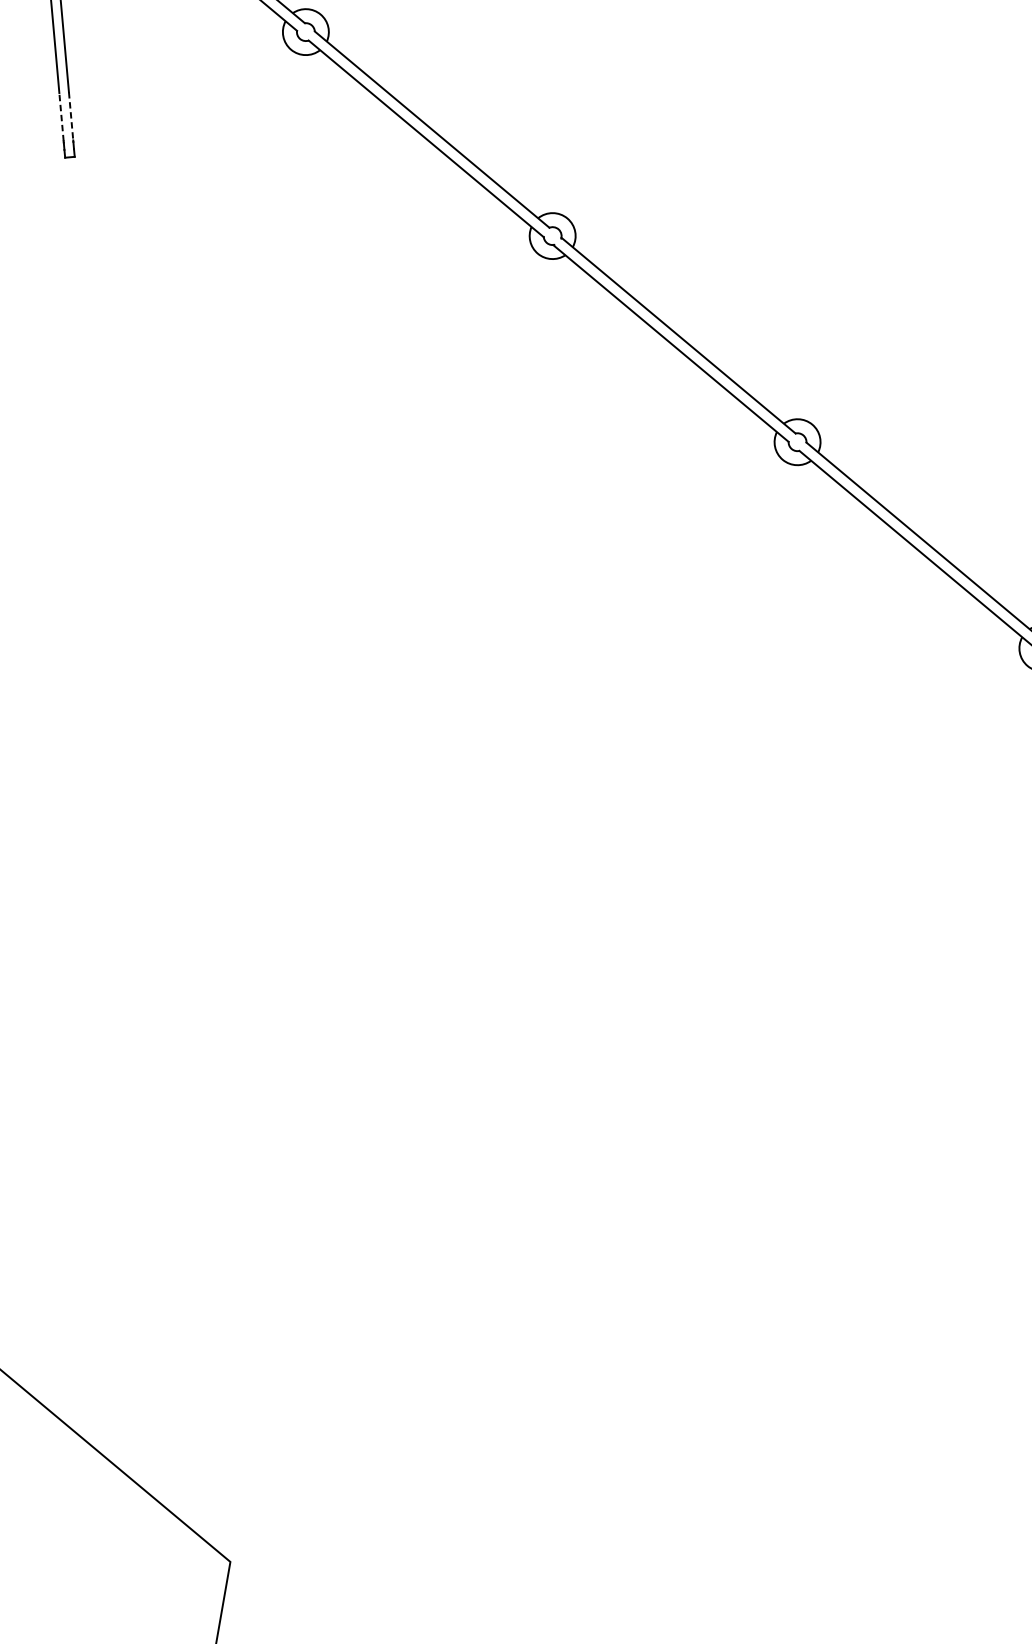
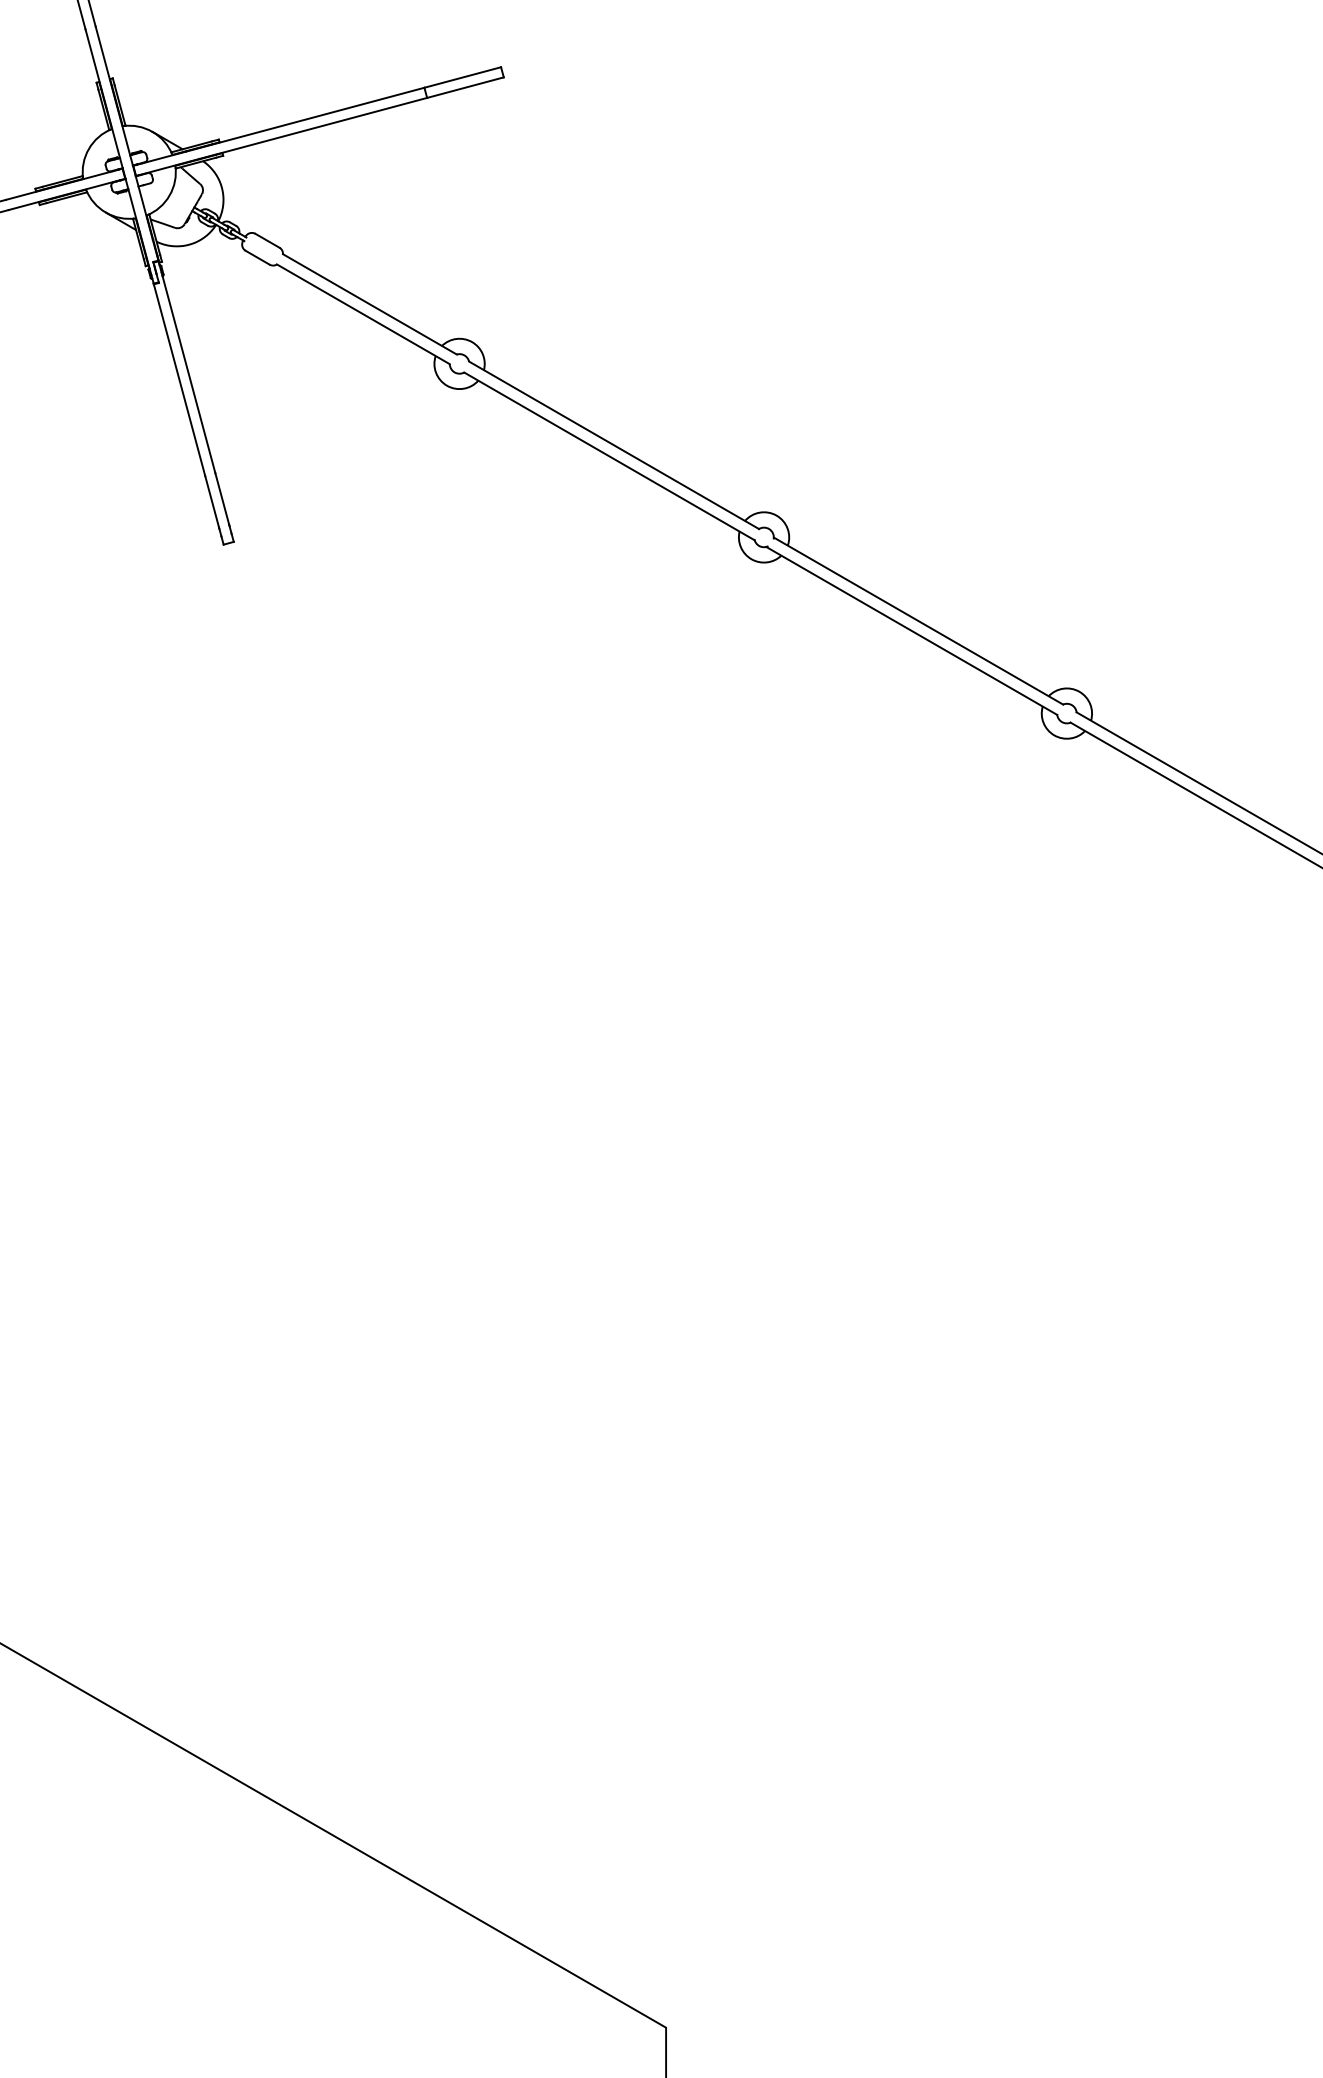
line: (71, 115) -> (222, 498), dashed -> solid
line: (61, 117) -> (212, 501), dashed -> solid

